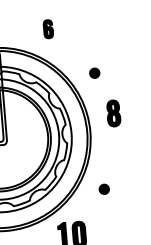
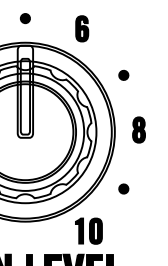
part: (48, 28) -> (82, 28), size x1.43
part: (113, 112) -> (138, 129), moved

